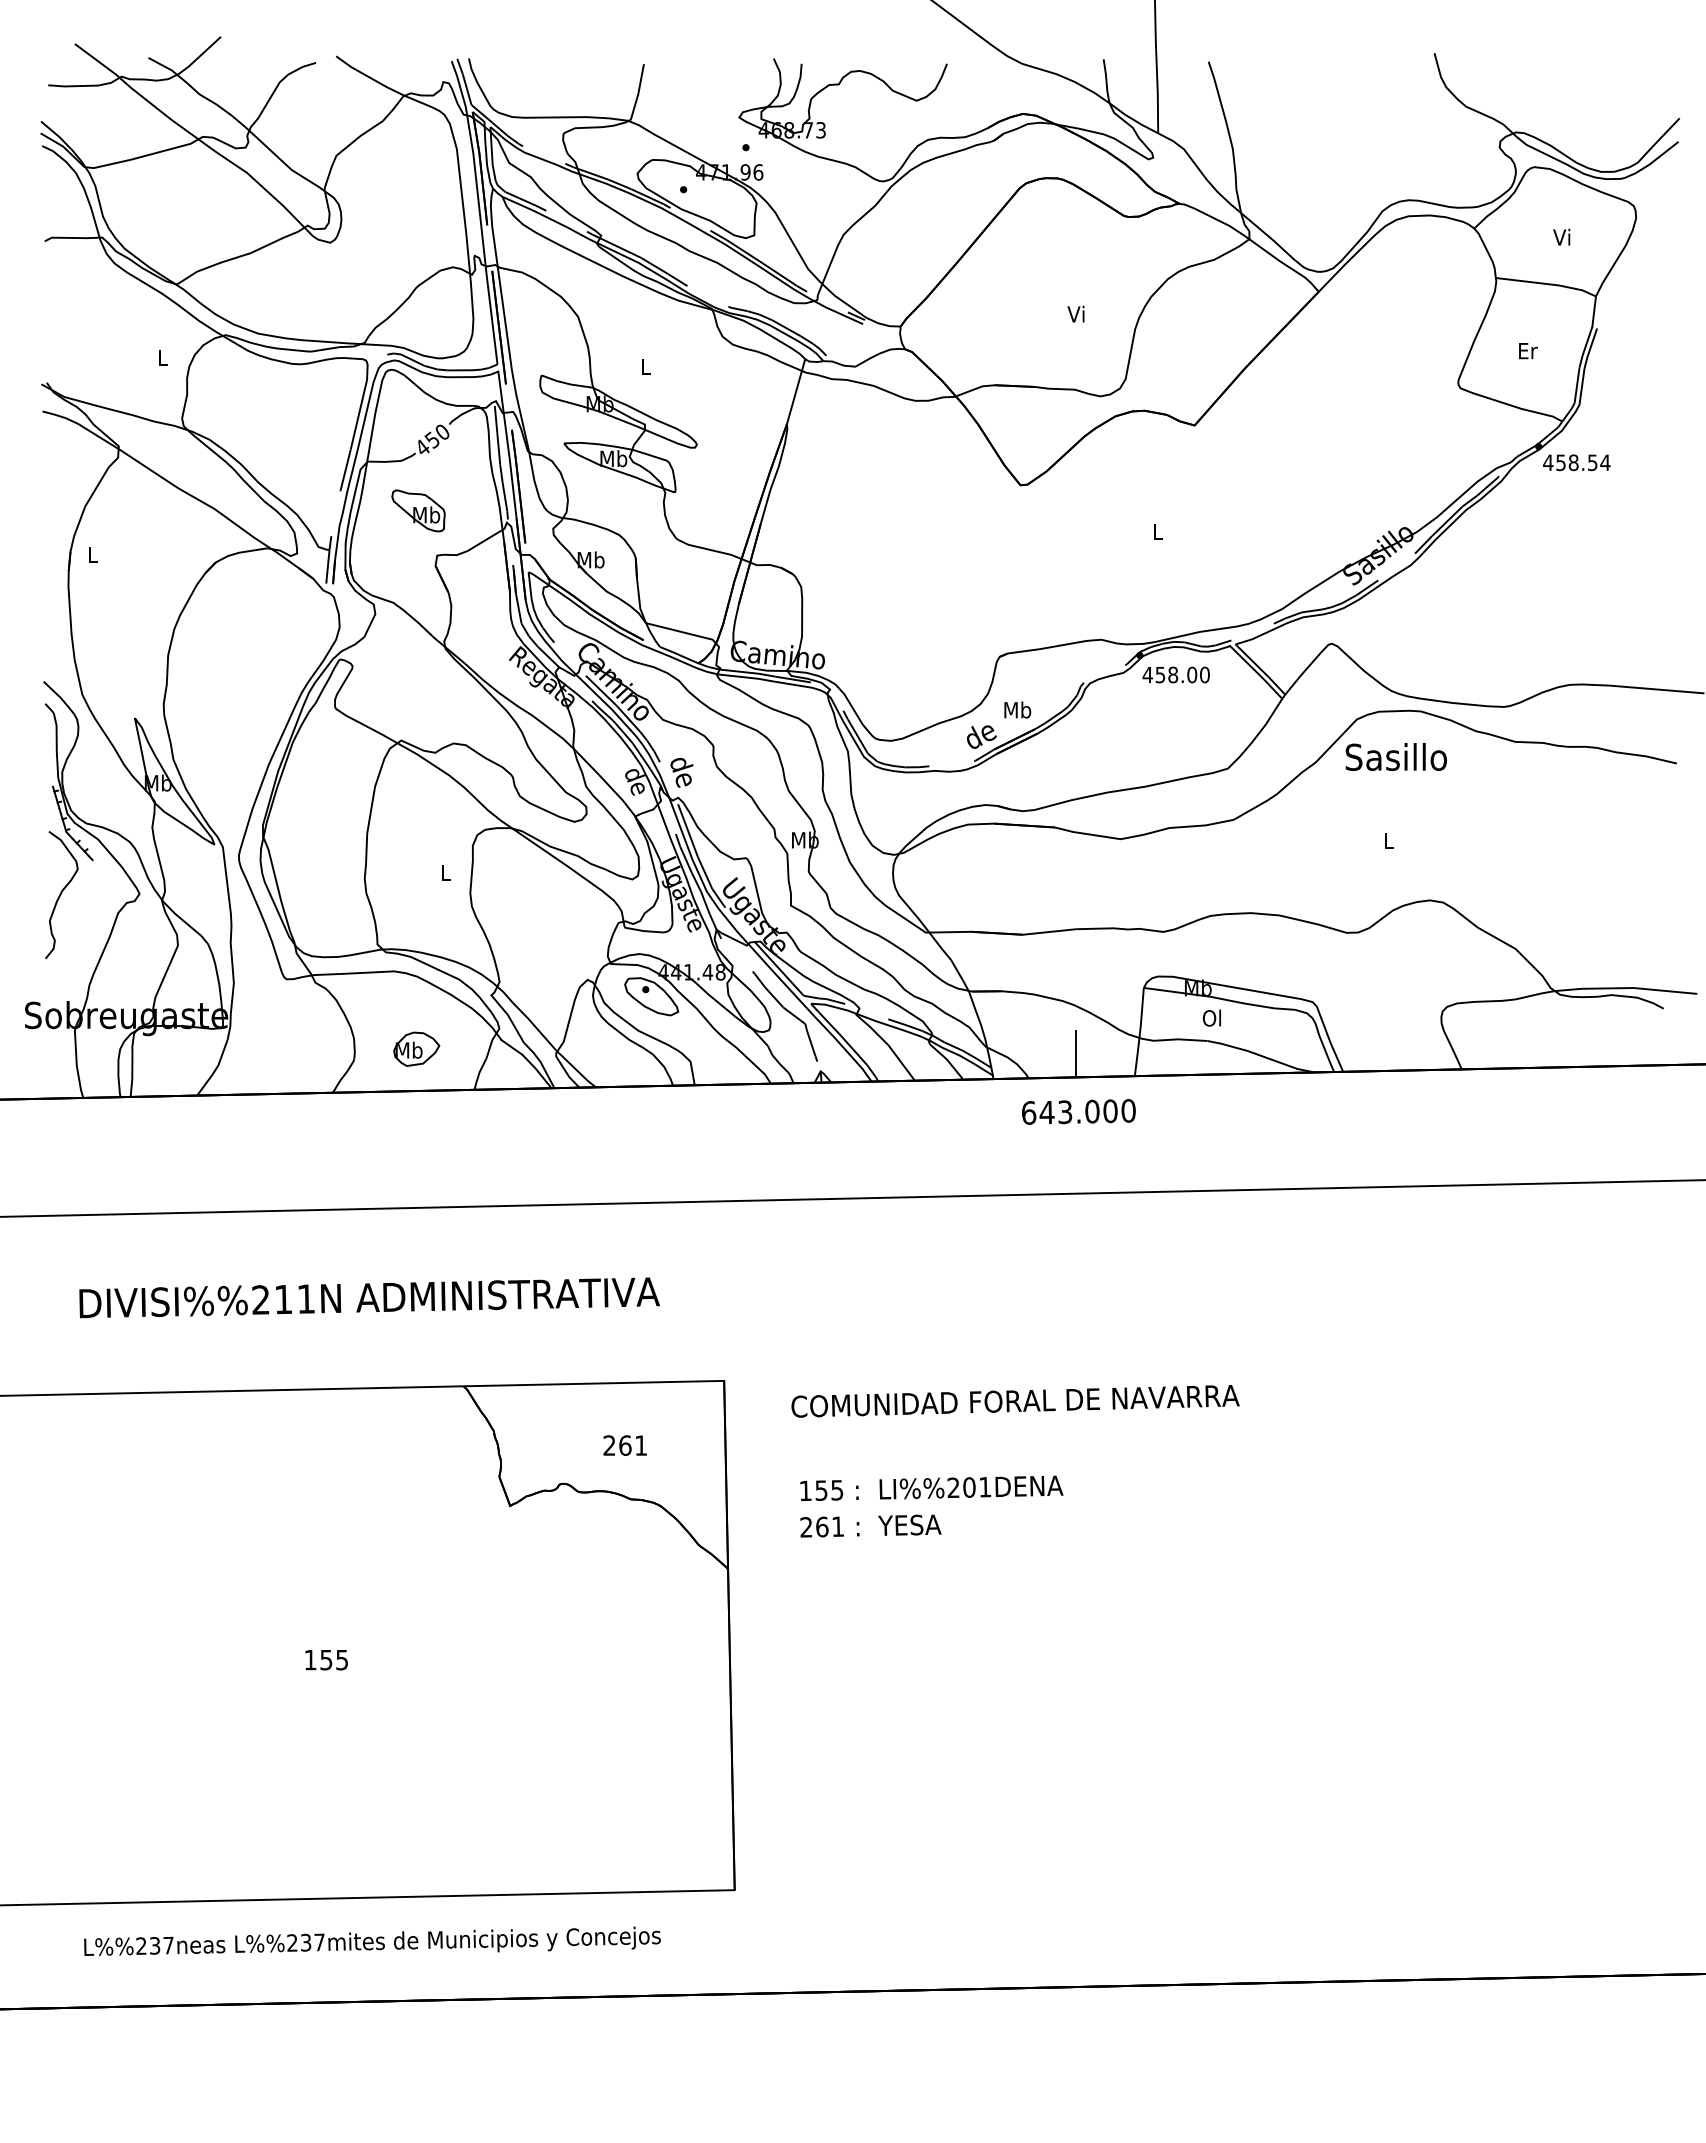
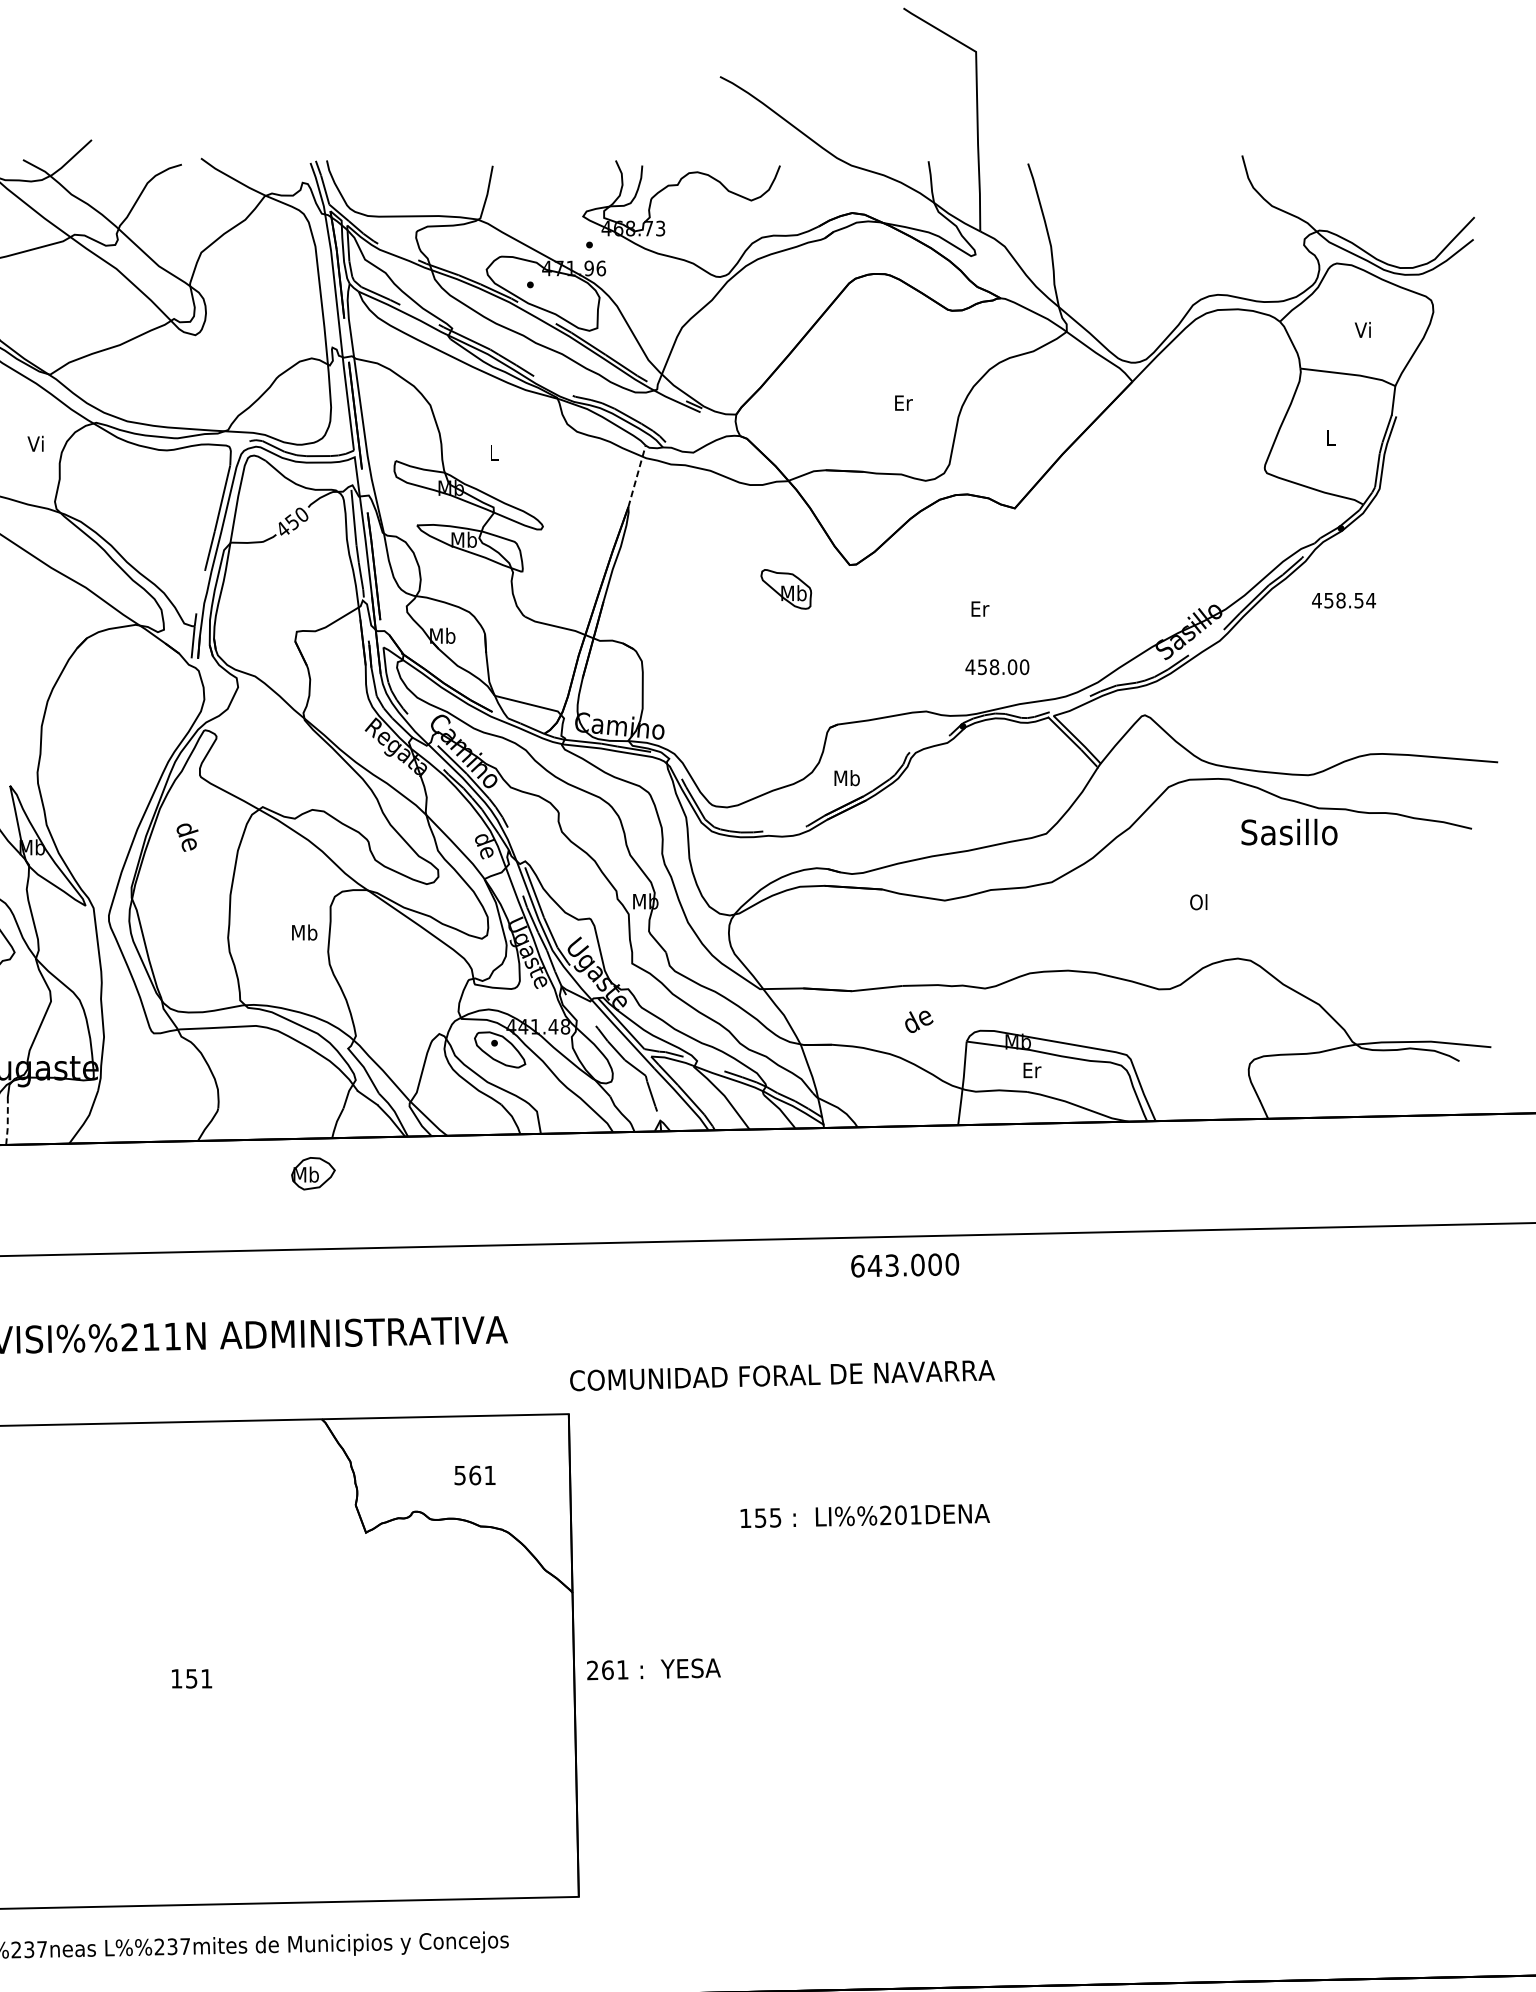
text: (1077, 313) -> (903, 402), Vi -> Er
text: (1528, 351) -> (1331, 438), Er -> L
text: (161, 356) -> (35, 443), L -> Vi
line: (796, 391) -> (637, 476), solid -> dashed
text: (1576, 462) -> (1343, 600), moved
part: (418, 510) -> (786, 588), moved
text: (1158, 531) -> (980, 608), L -> Er
text: (1175, 674) -> (996, 666), moved
text: (981, 736) -> (918, 1021), moved
text: (1395, 757) -> (1288, 832), moved
text: (681, 772) -> (187, 837), moved
text: (1388, 840) -> (1198, 901), L -> Ol
text: (445, 872) -> (304, 932), L -> Mb
text: (1212, 1017) -> (1031, 1069), Ol -> Er
part: (416, 1048) -> (313, 1172), moved
line: (1076, 1054) -> (902, 1104), removed
line: (132, 1075) -> (7, 1124), solid -> dashed
text: (1078, 1111) -> (904, 1264), moved
text: (1015, 1401) -> (782, 1375), moved
text: (609, 1445) -> (460, 1475), 261 -> 561
text: (931, 1487) -> (864, 1515), moved
text: (870, 1525) -> (653, 1668), moved
text: (341, 1660) -> (206, 1679), 155 -> 151

